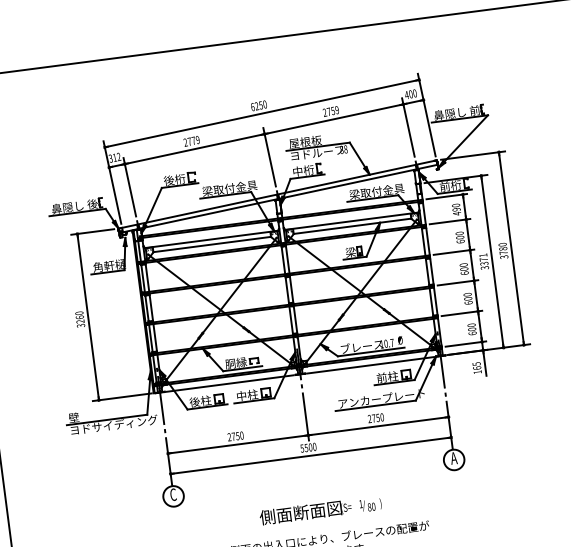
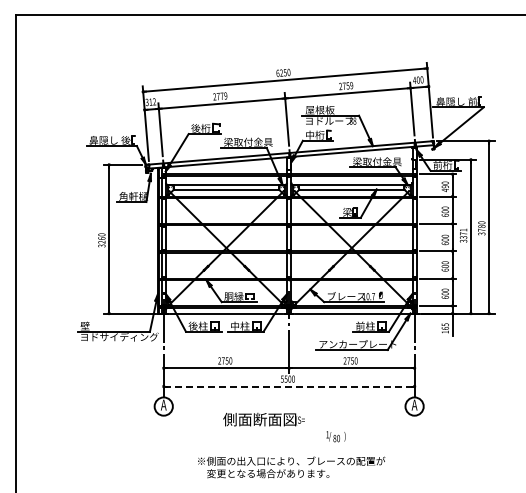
line: (311, 455) -> (289, 386), solid -> dashed
text: (172, 494) -> (163, 404), C -> A
text: (305, 512) -> (263, 419), moved

